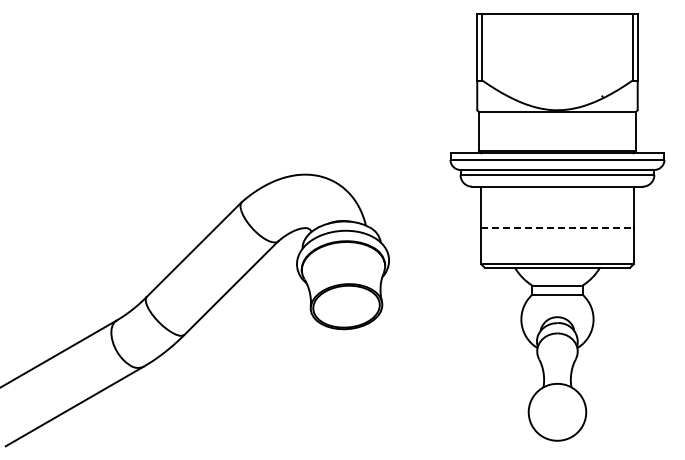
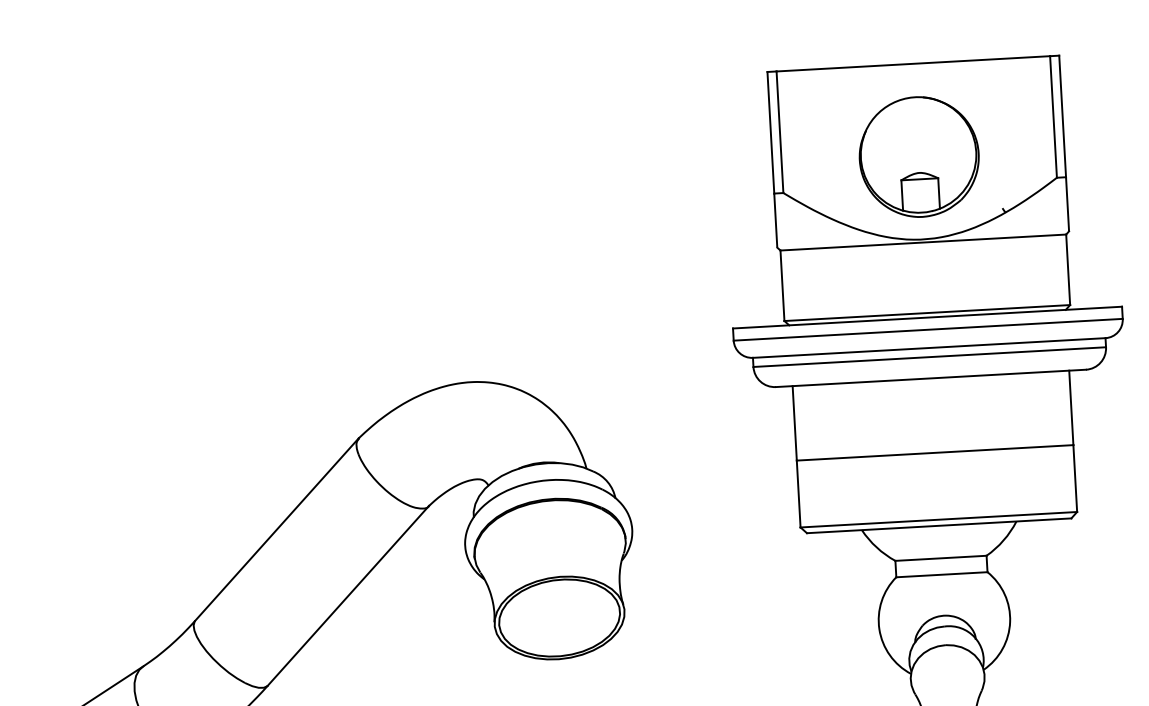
part: (557, 64) -> (918, 156), added
line: (557, 227) -> (935, 452), dashed -> solid

